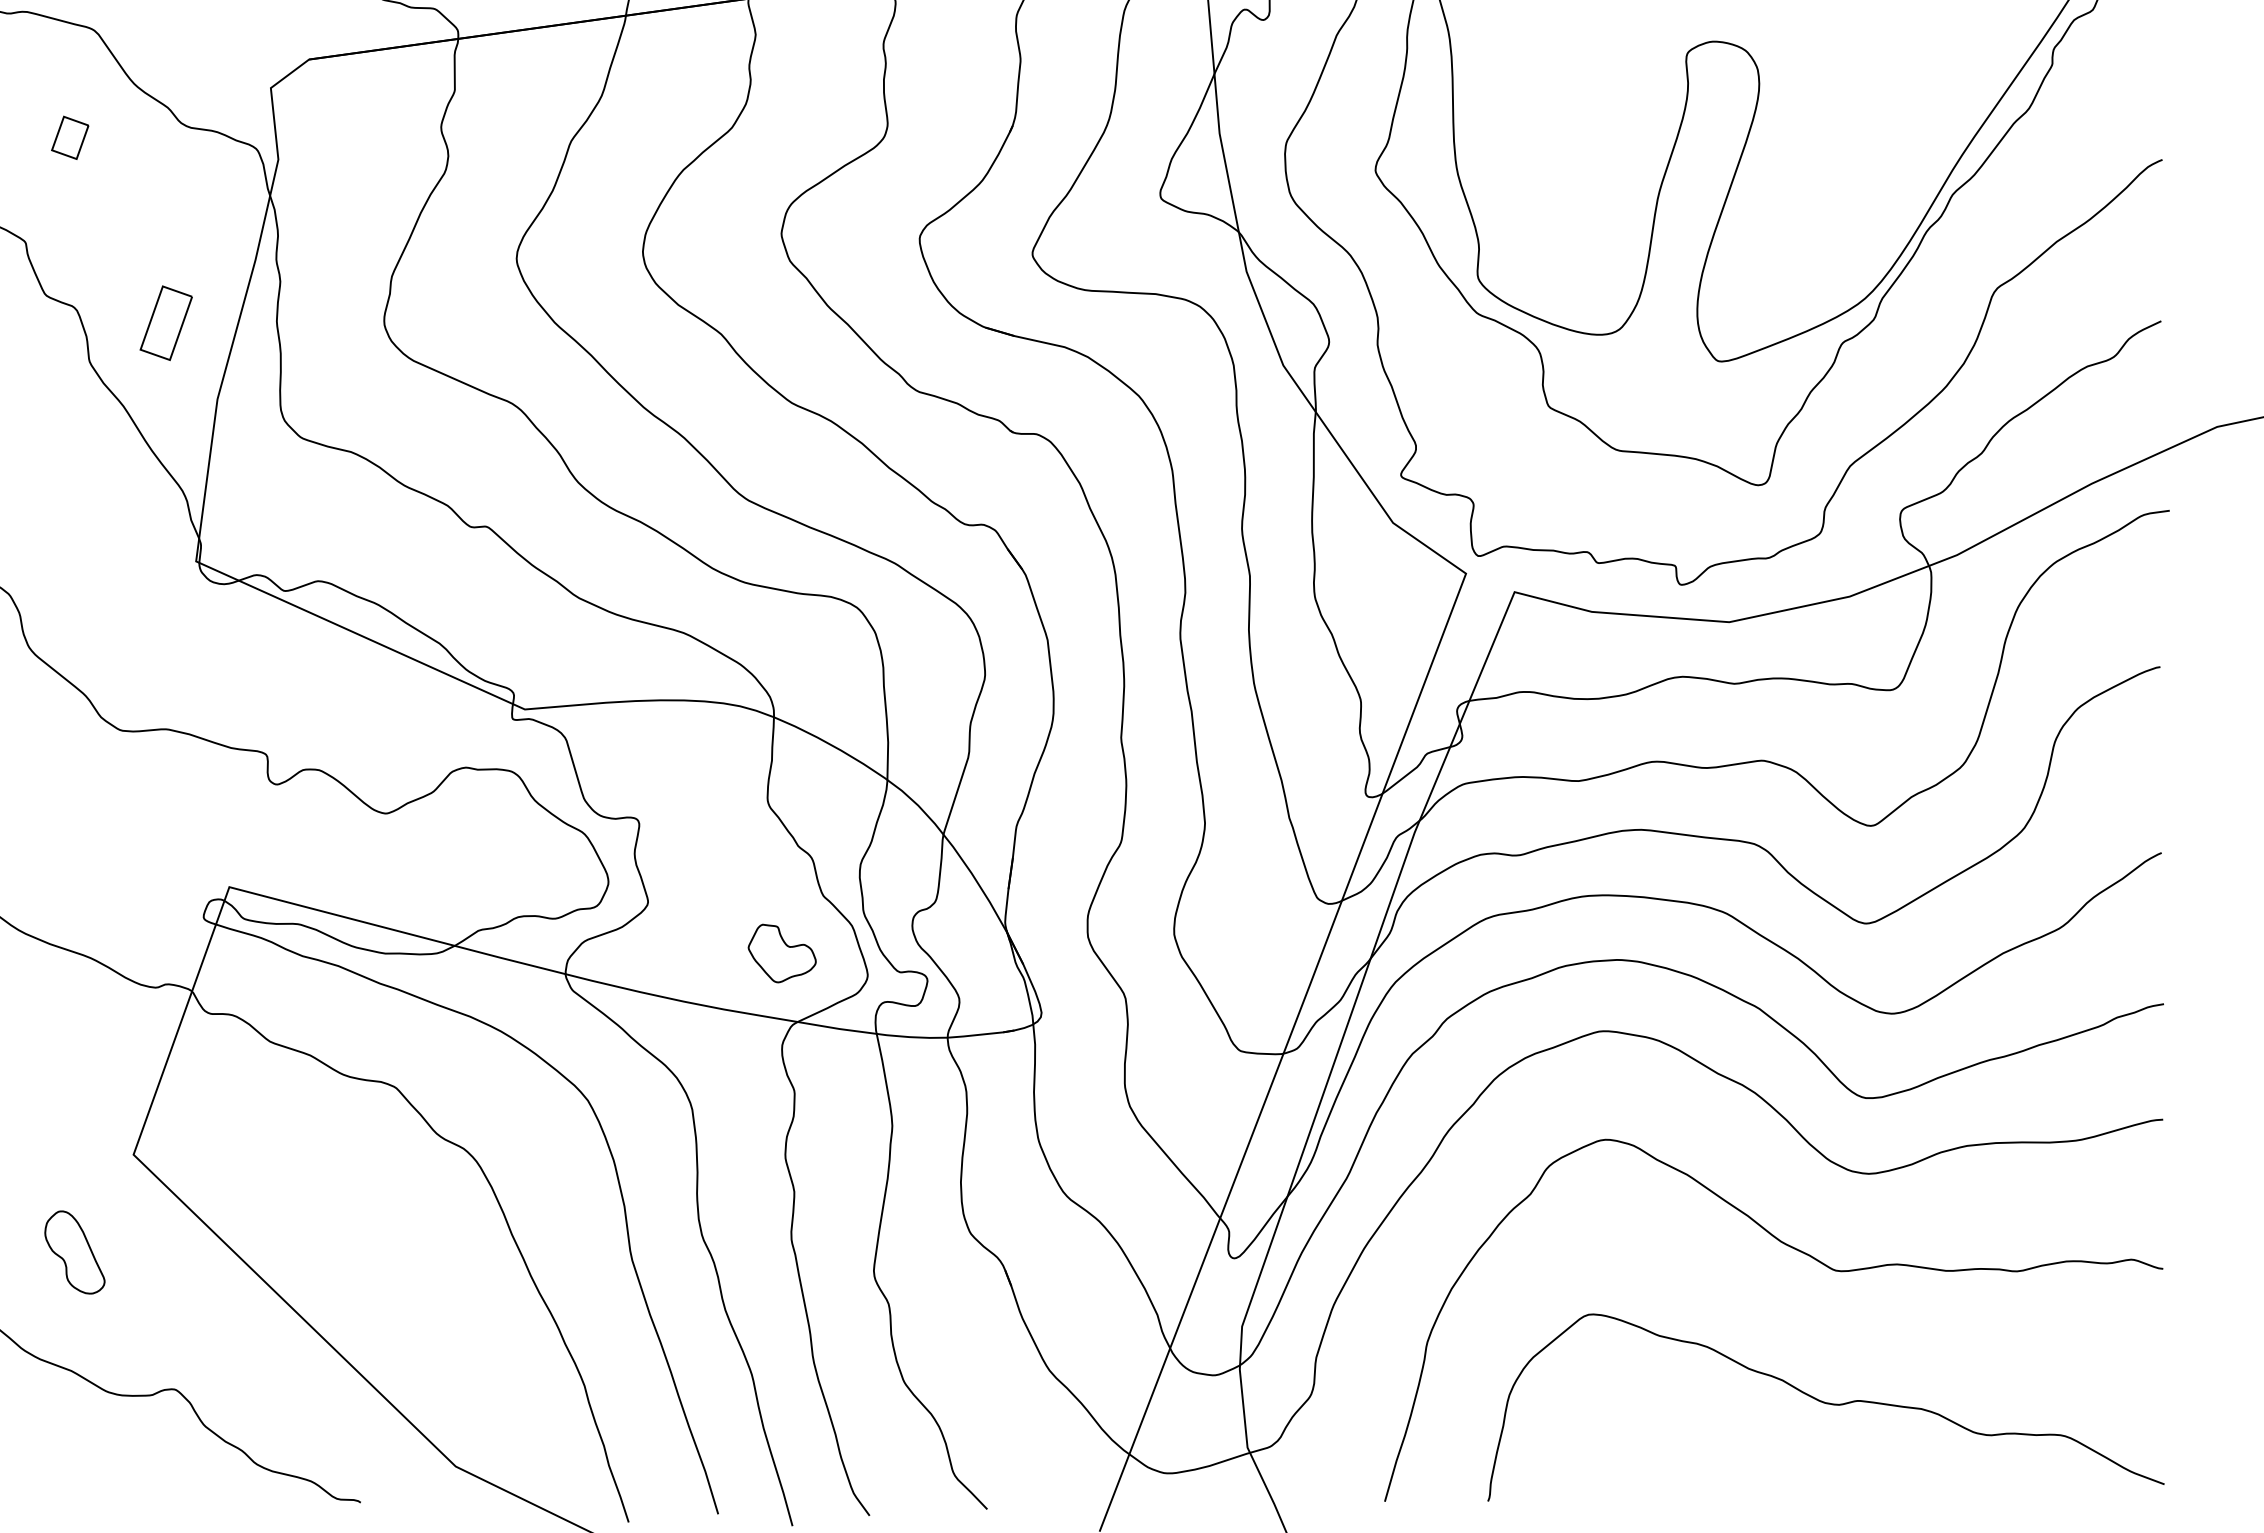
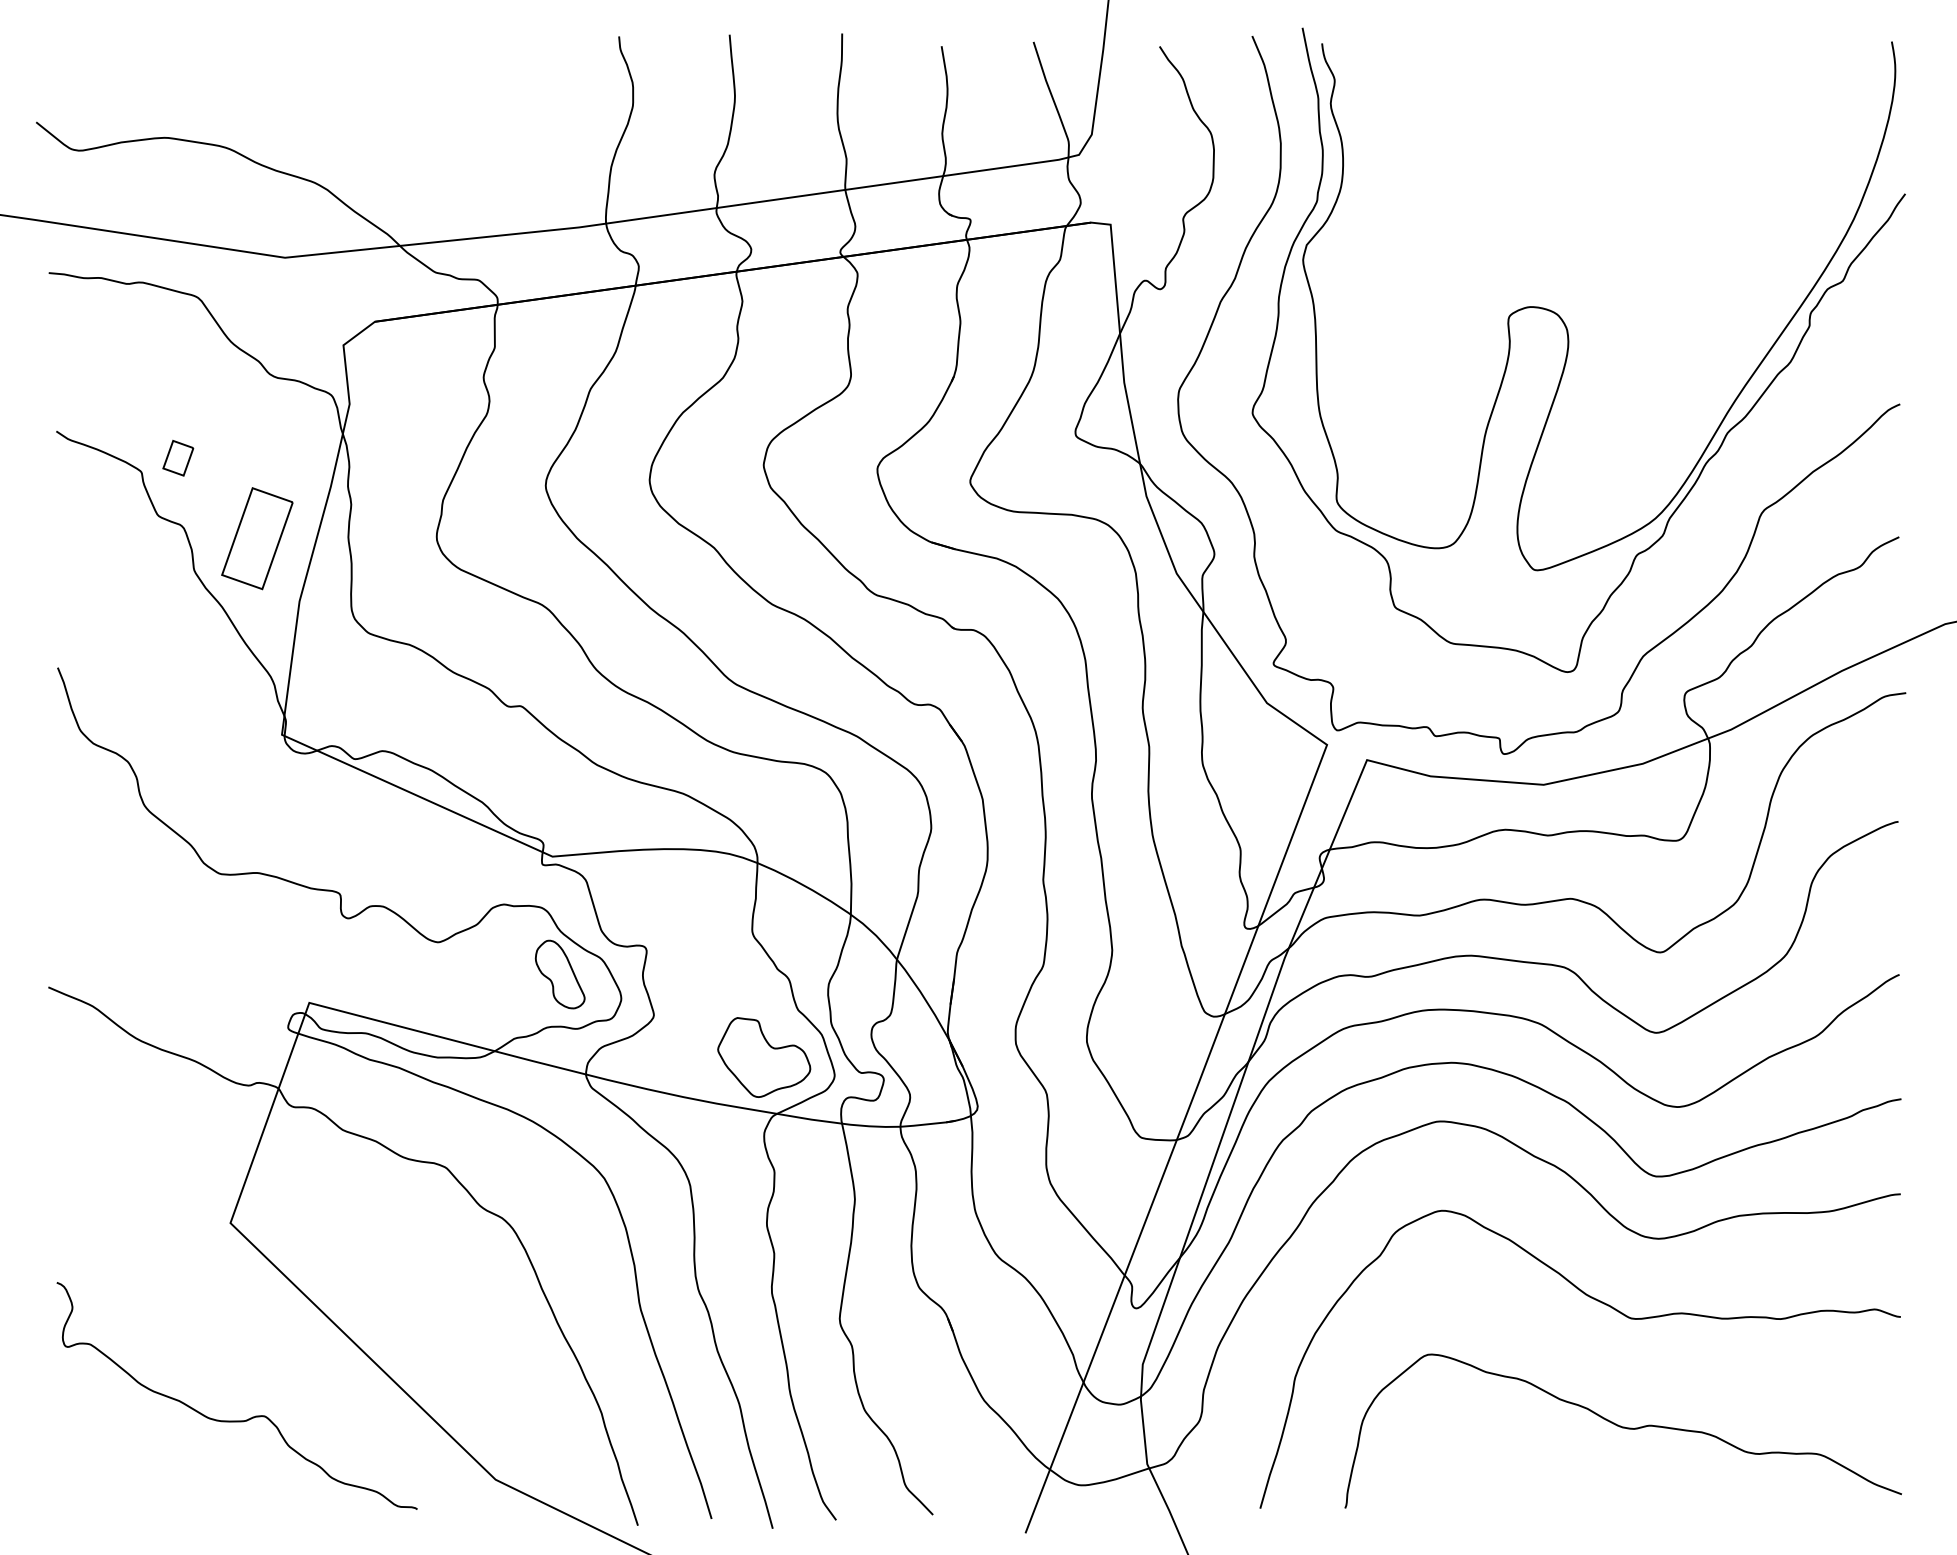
part: (70, 136) -> (178, 457), moved
part: (166, 322) -> (257, 538), size x1.67
part: (782, 953) -> (764, 1057), size x1.67
part: (74, 1252) -> (559, 974), moved

